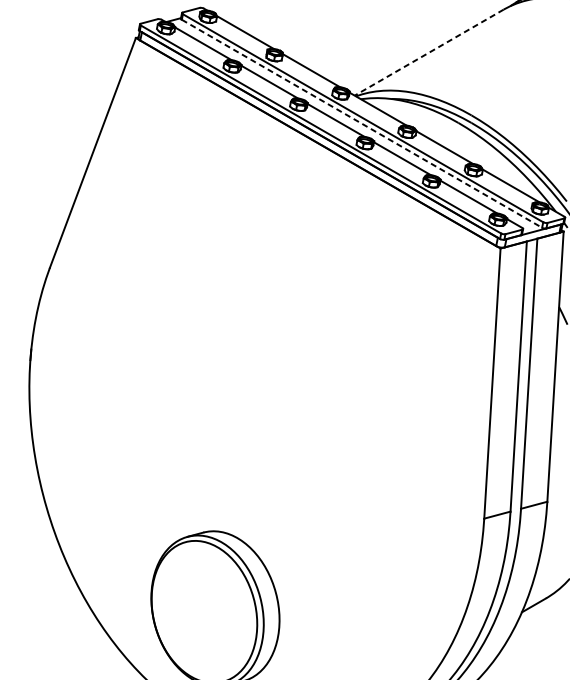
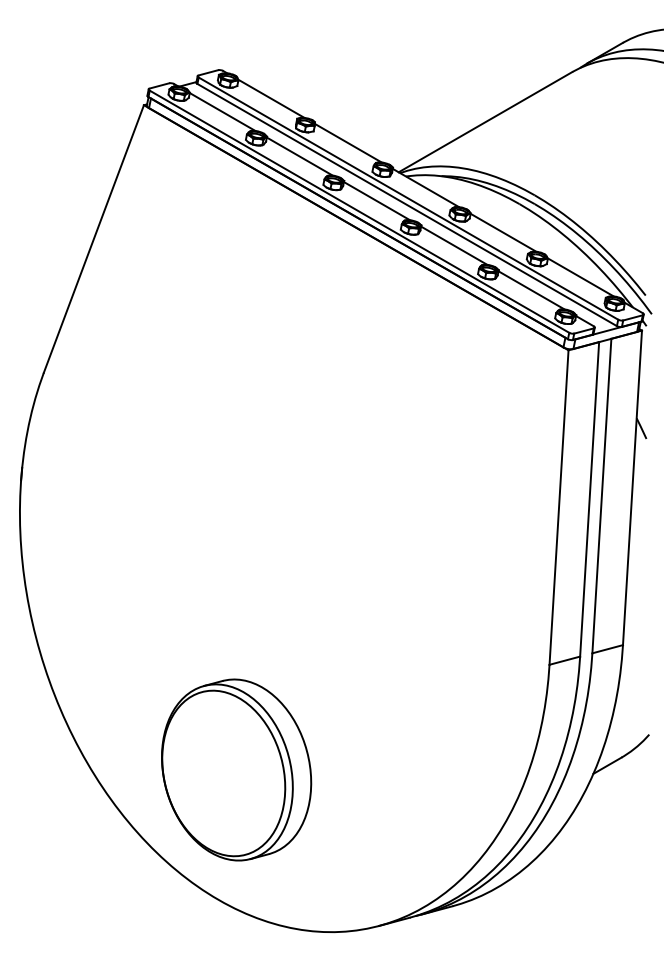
line: (429, 52) -> (485, 122), dashed -> solid
line: (362, 124) -> (407, 205), dashed -> solid

